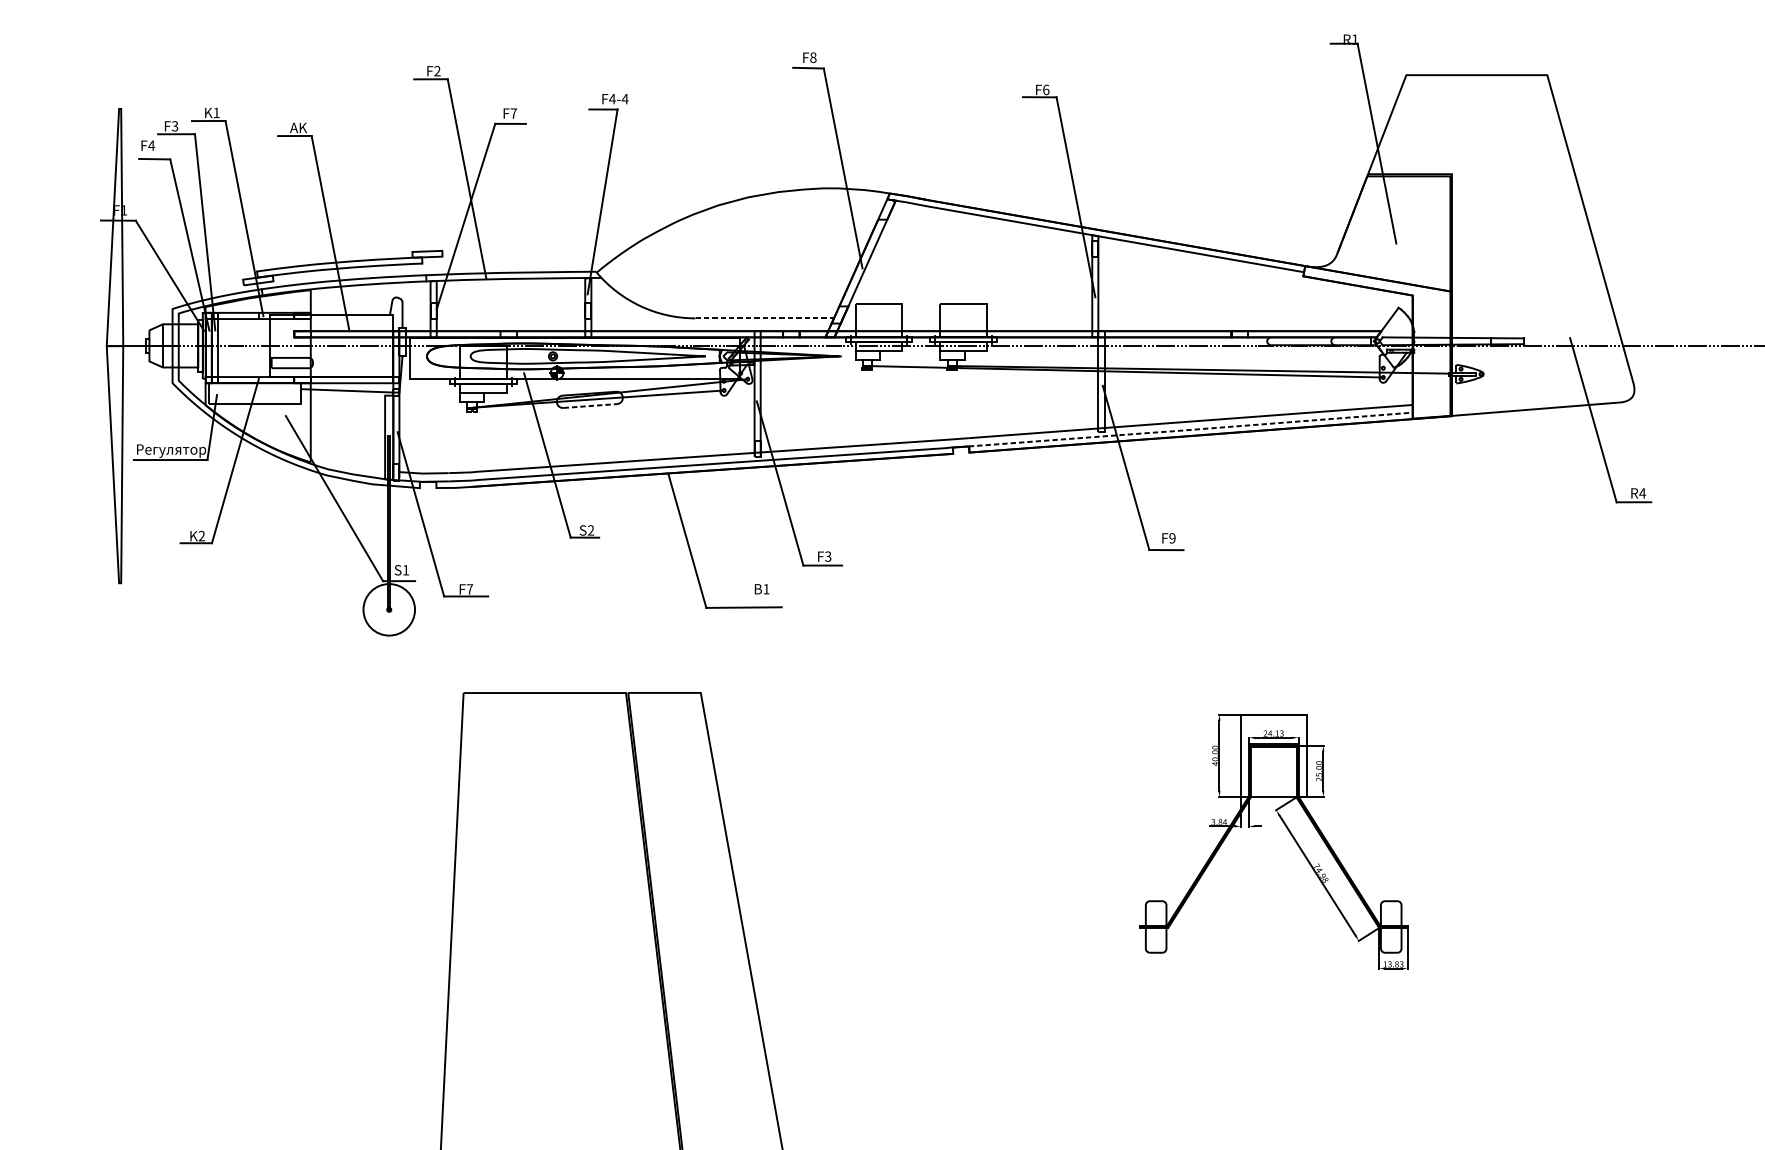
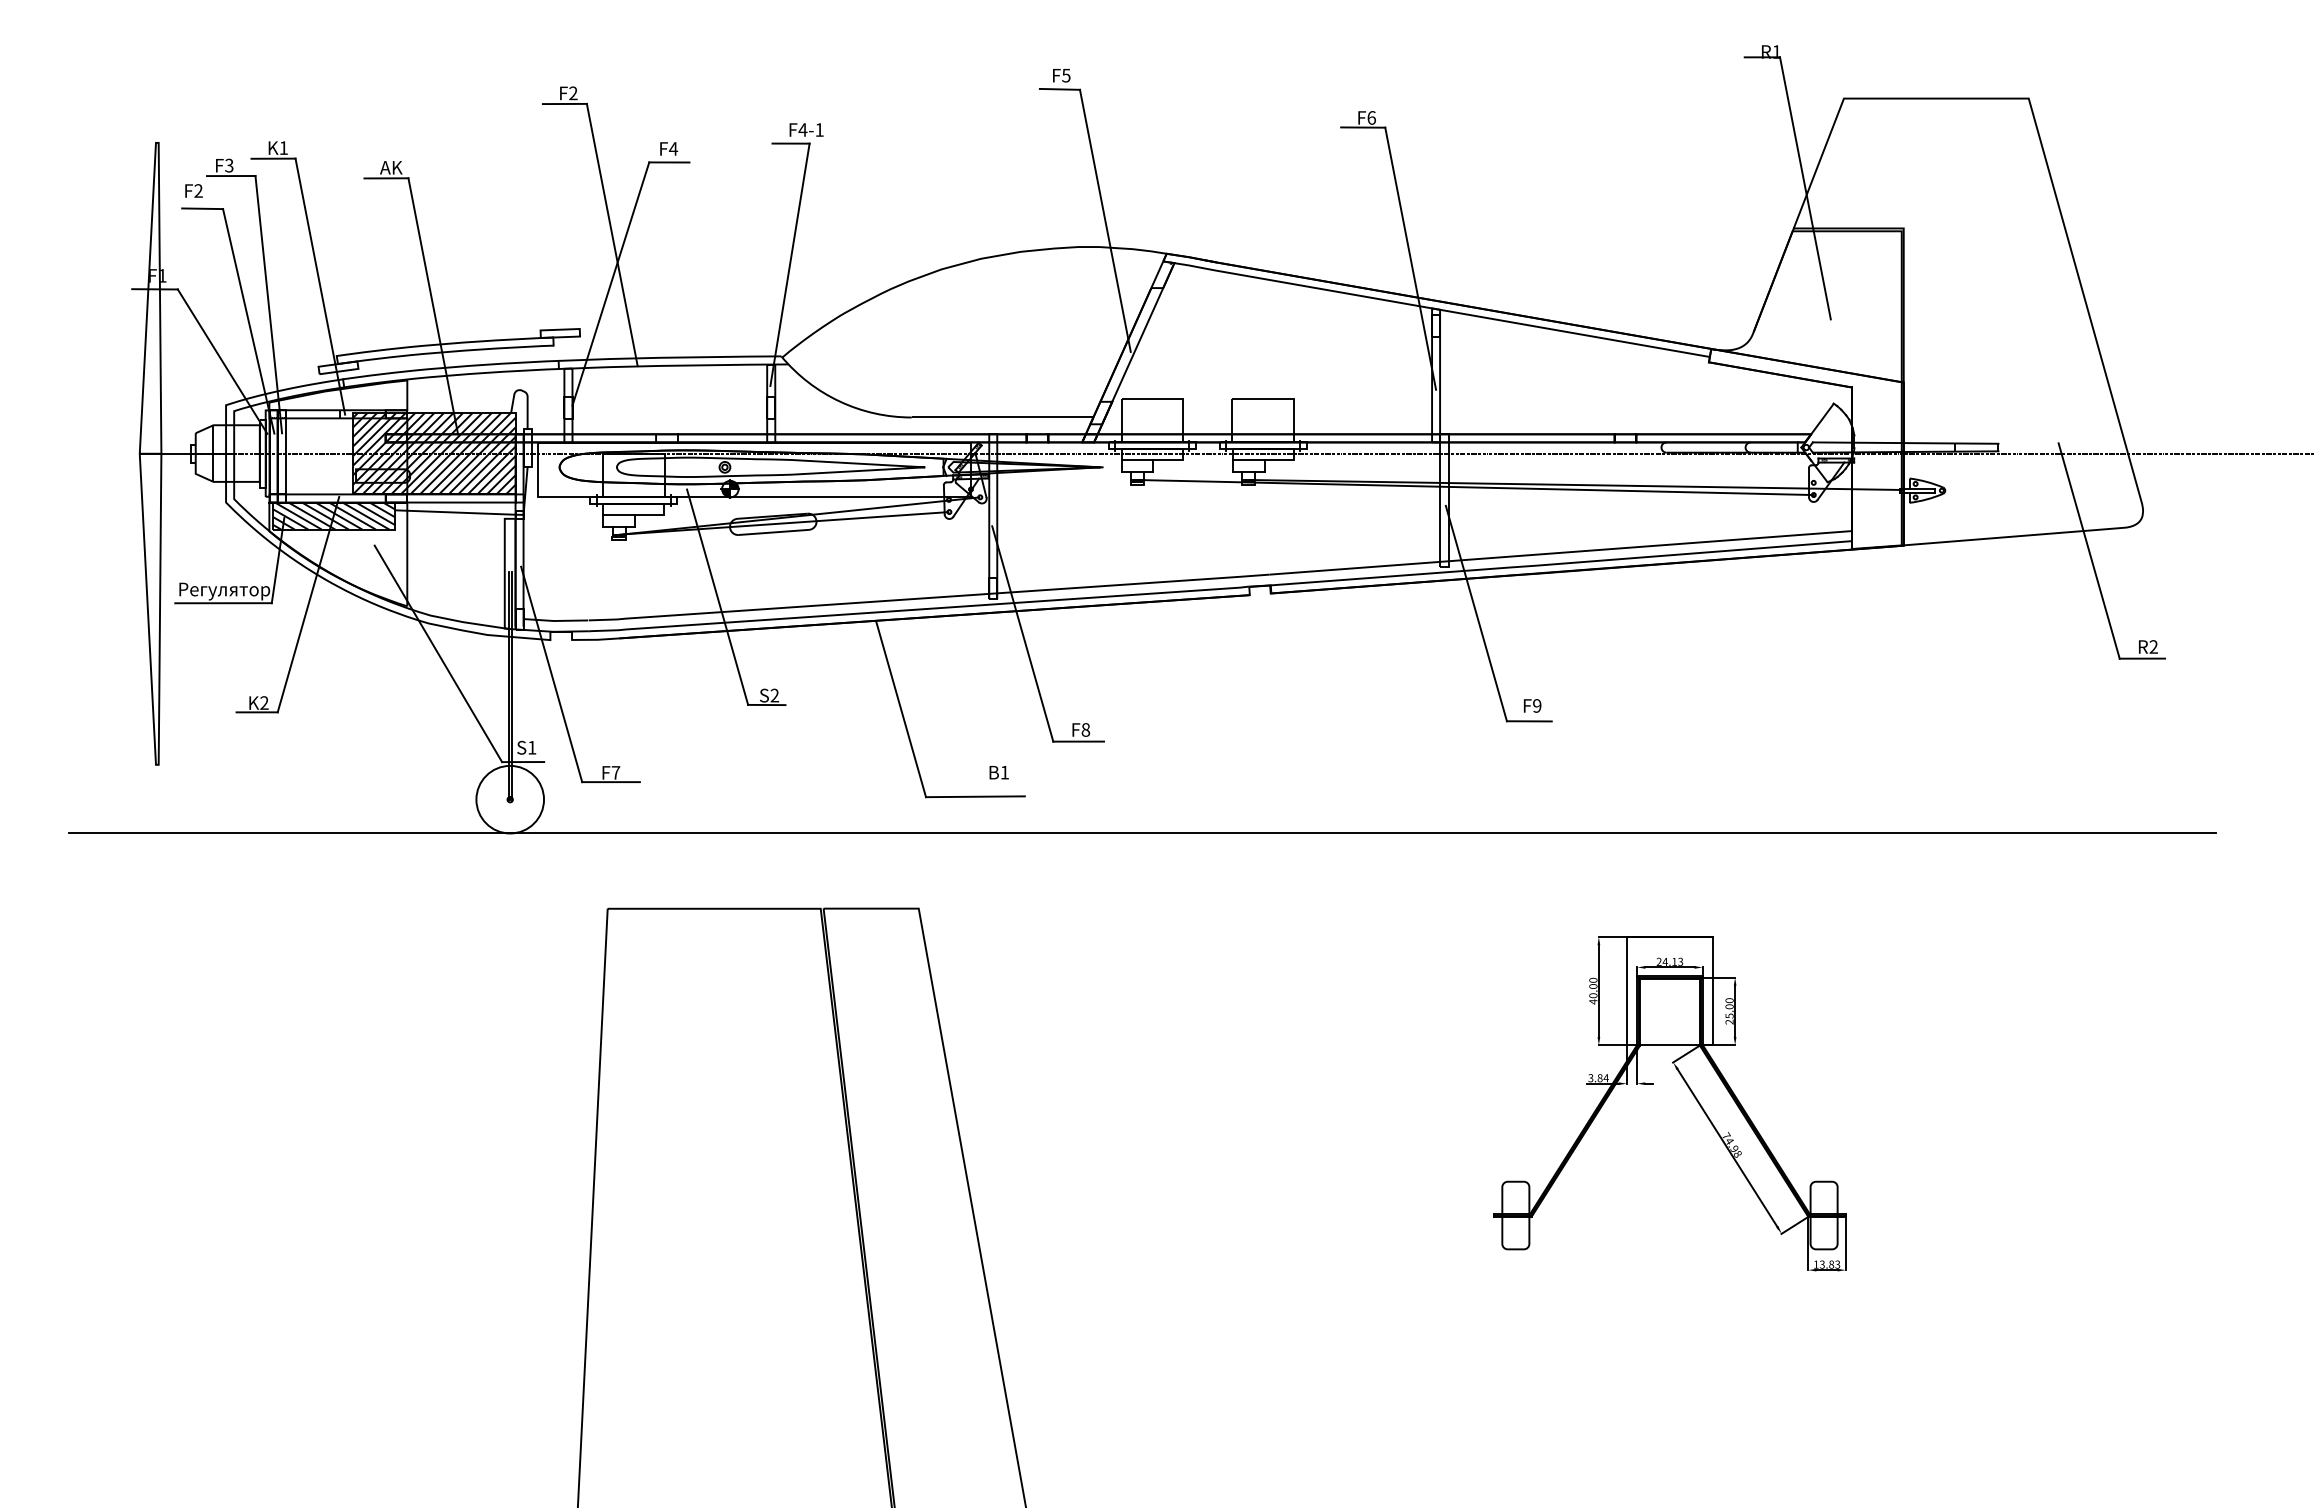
text: (813, 57) -> (1066, 75), F8 -> F5
text: (625, 98) -> (819, 129), F4-4 -> F4-1
text: (513, 113) -> (673, 148), F7 -> F4
text: (151, 145) -> (198, 190), F4 -> F2
line: (764, 318) -> (1002, 417), dashed -> solid
hatch: (331, 345) -> (434, 453), added
hatch: (255, 393) -> (334, 515), added
line: (590, 406) -> (774, 532), dashed -> solid
line: (1190, 429) -> (1560, 563), dashed -> solid
text: (1642, 493) -> (2153, 646), R4 -> R2
text: (827, 556) -> (1085, 729), F3 -> F8
line: (871, 635) -> (1142, 833), added

